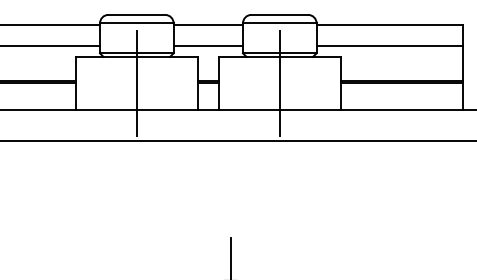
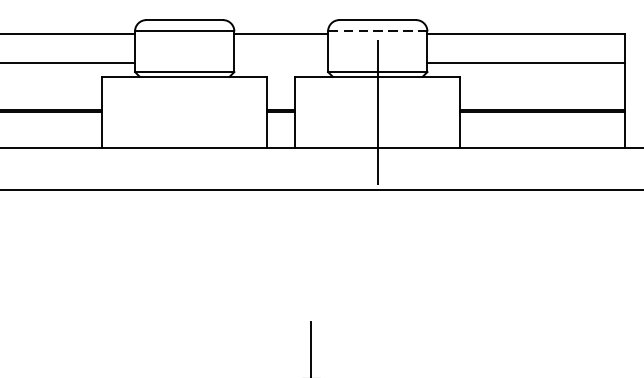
line: (279, 23) -> (377, 31), solid -> dashed
line: (208, 46) -> (281, 62), removed
line: (136, 82) -> (184, 111), removed

